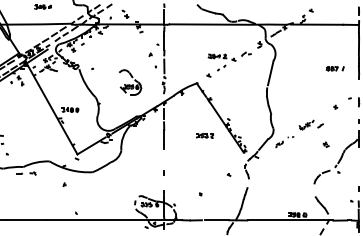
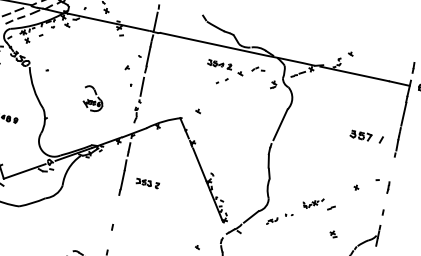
part: (229, 61) -> (234, 74), moved
part: (334, 68) -> (365, 136), size x1.4
part: (130, 82) -> (93, 98), size x0.7
part: (205, 135) -> (148, 183), moved

